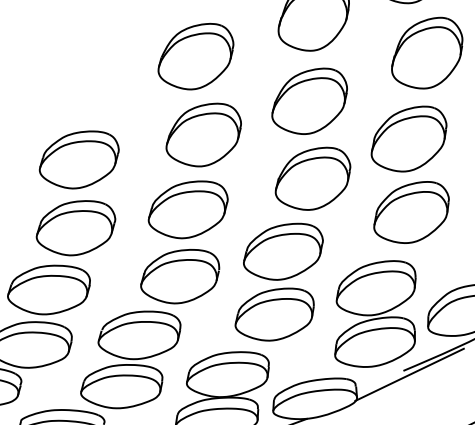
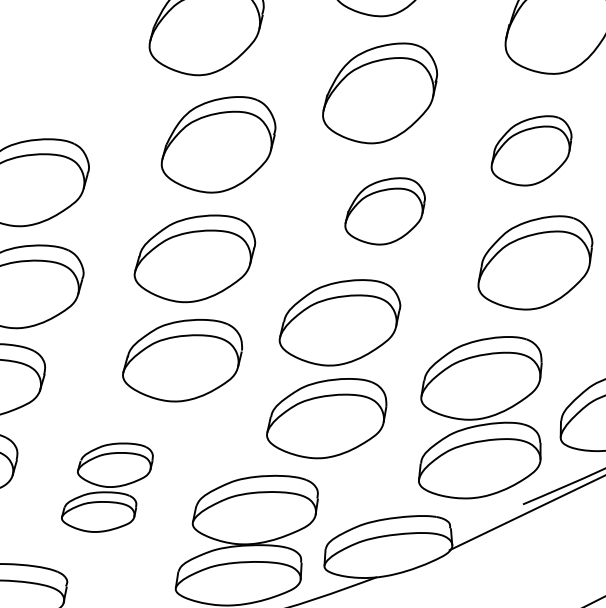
part: (408, 138) -> (530, 150), size x0.7
part: (312, 178) -> (384, 211), size x0.7
part: (130, 359) -> (106, 487), size x0.6

